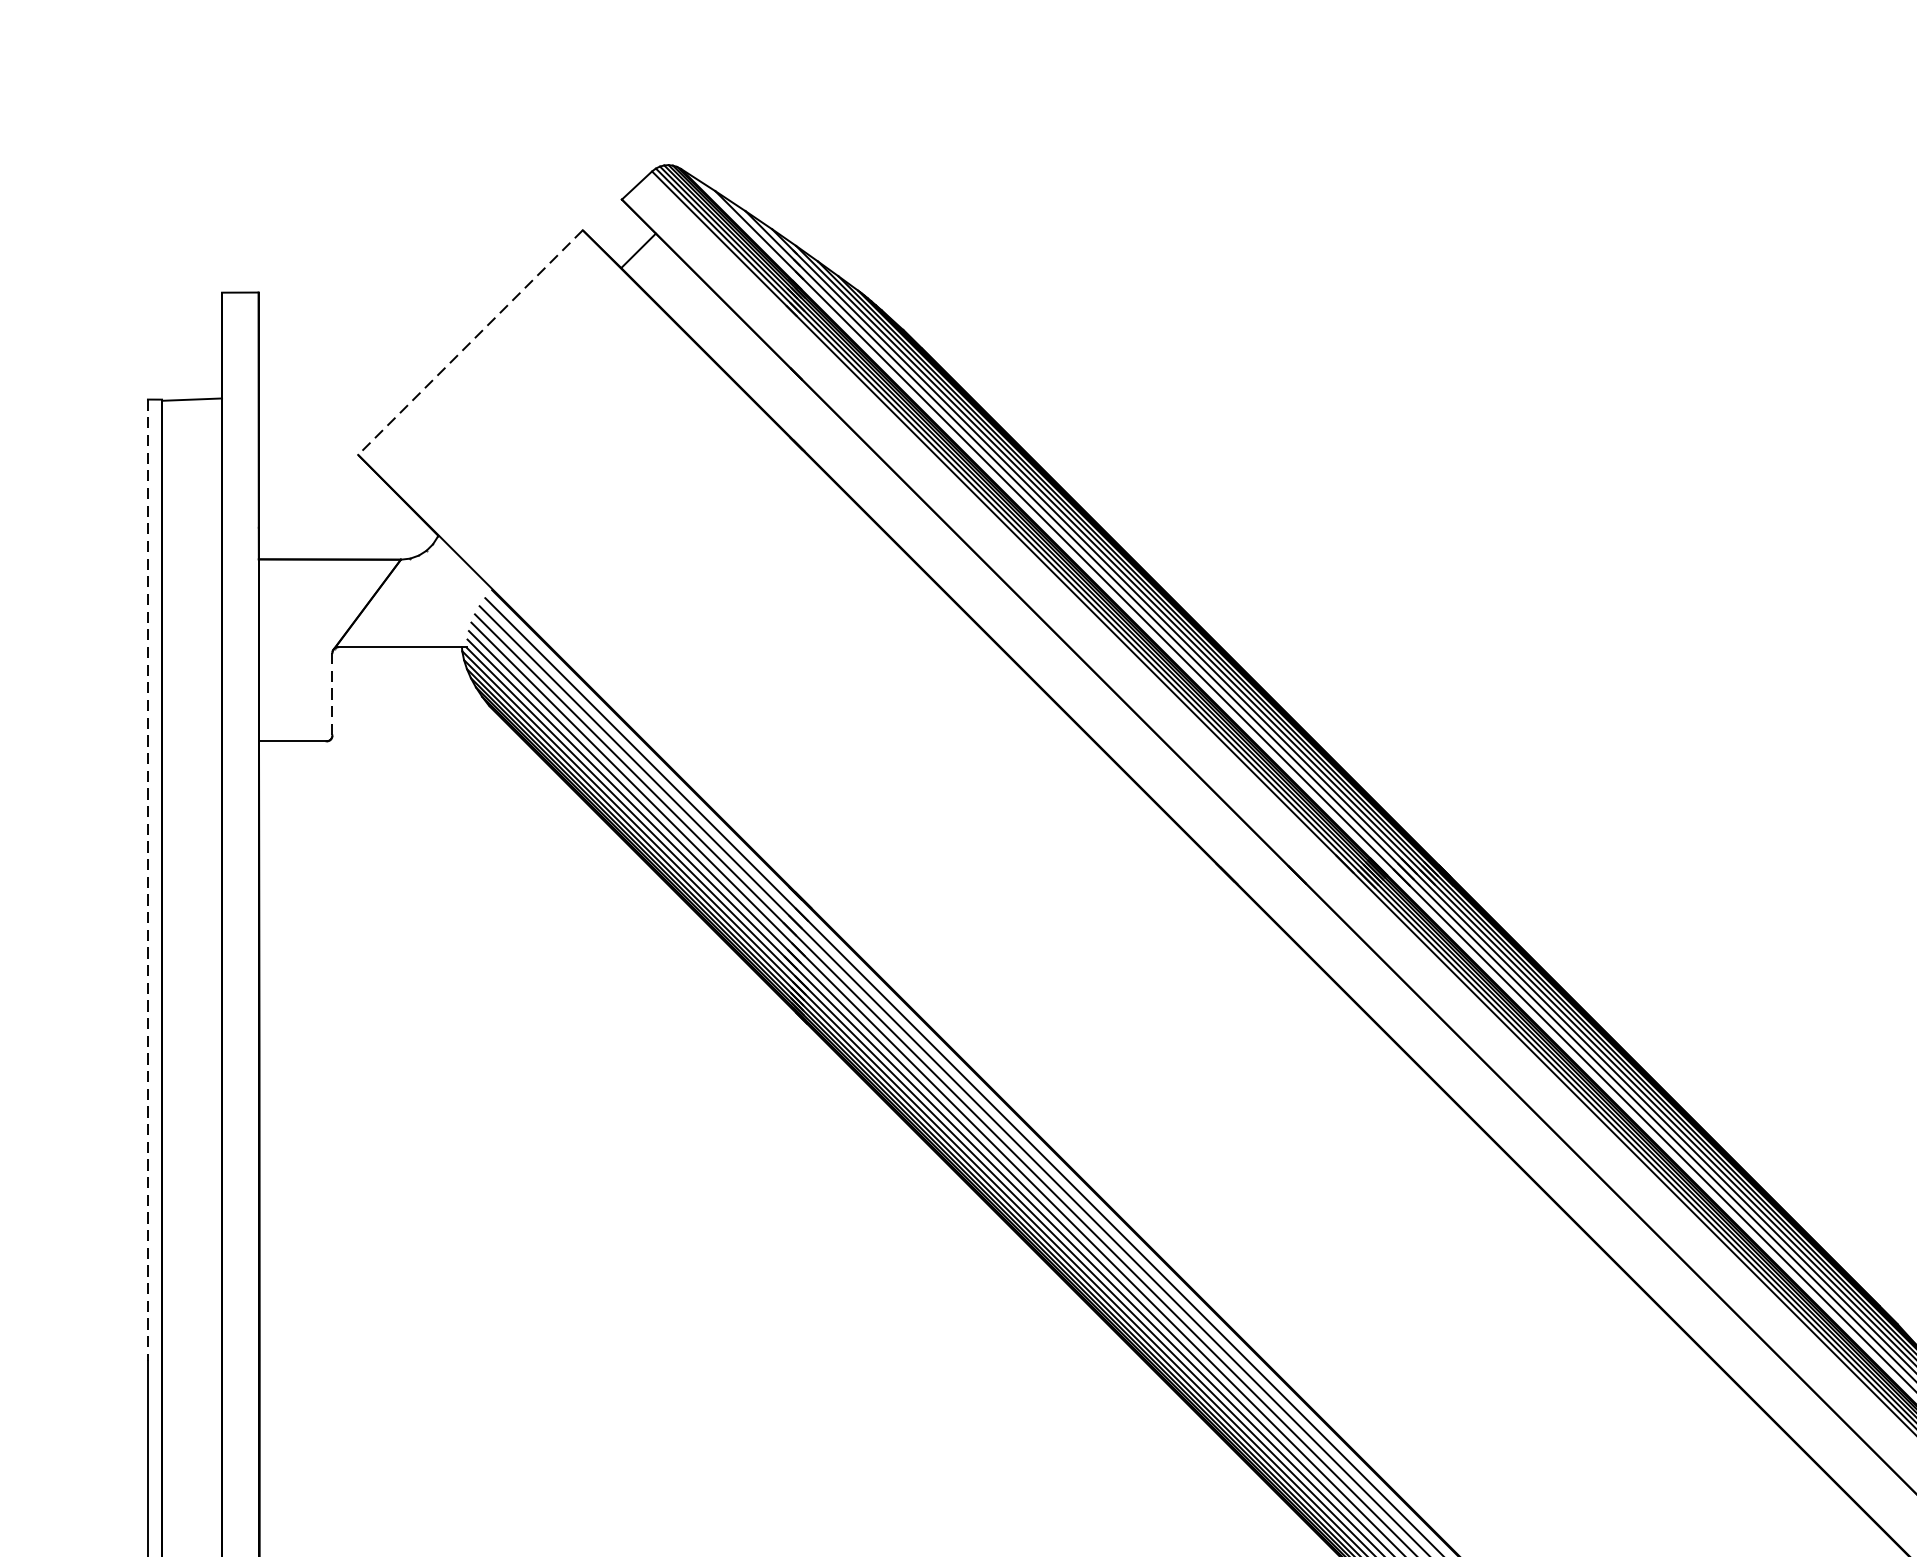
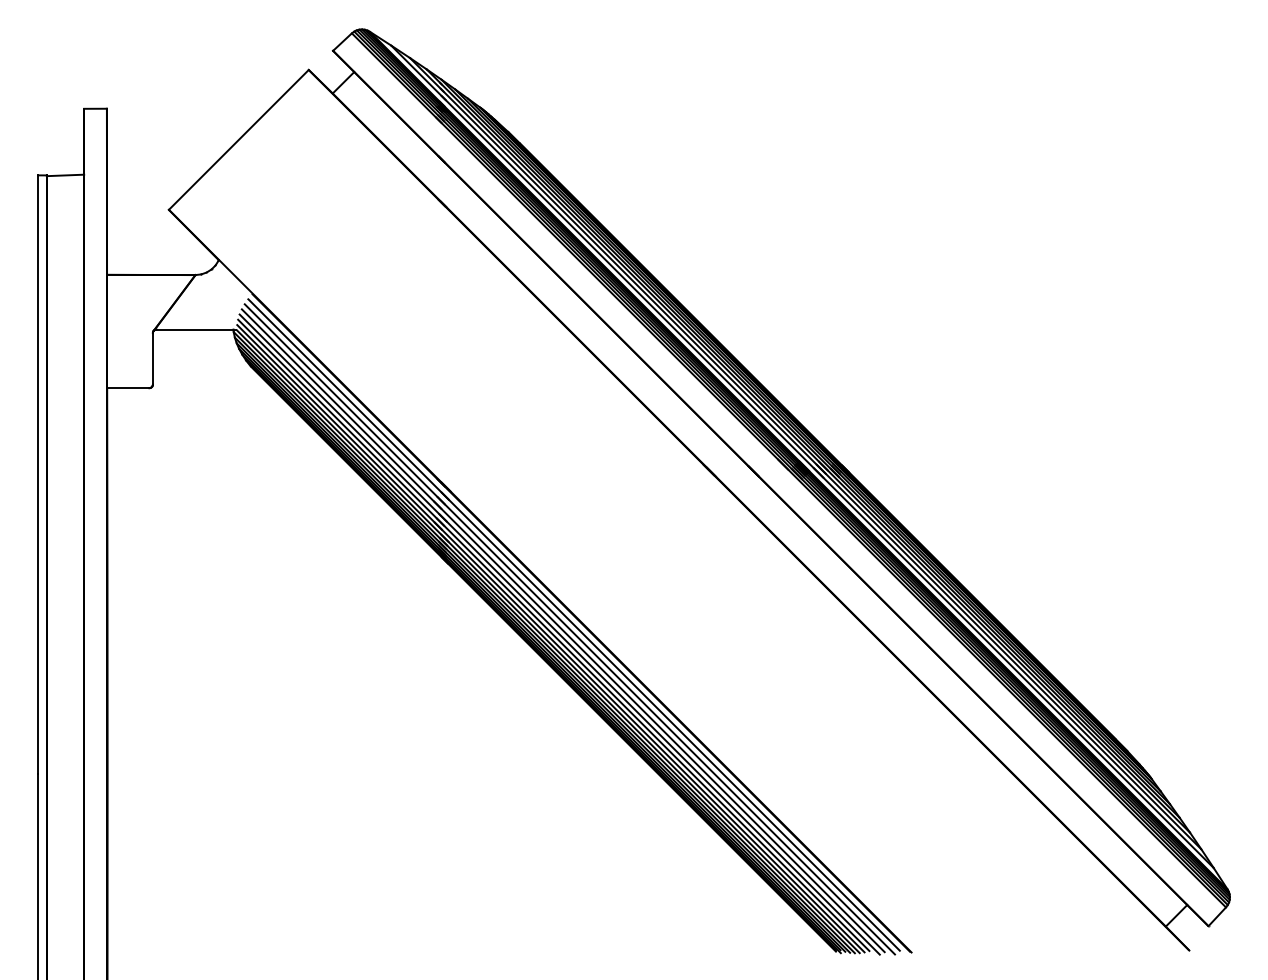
line: (469, 341) -> (238, 139), dashed -> solid
line: (331, 693) -> (152, 358), dashed -> solid
line: (148, 881) -> (38, 475), dashed -> solid

